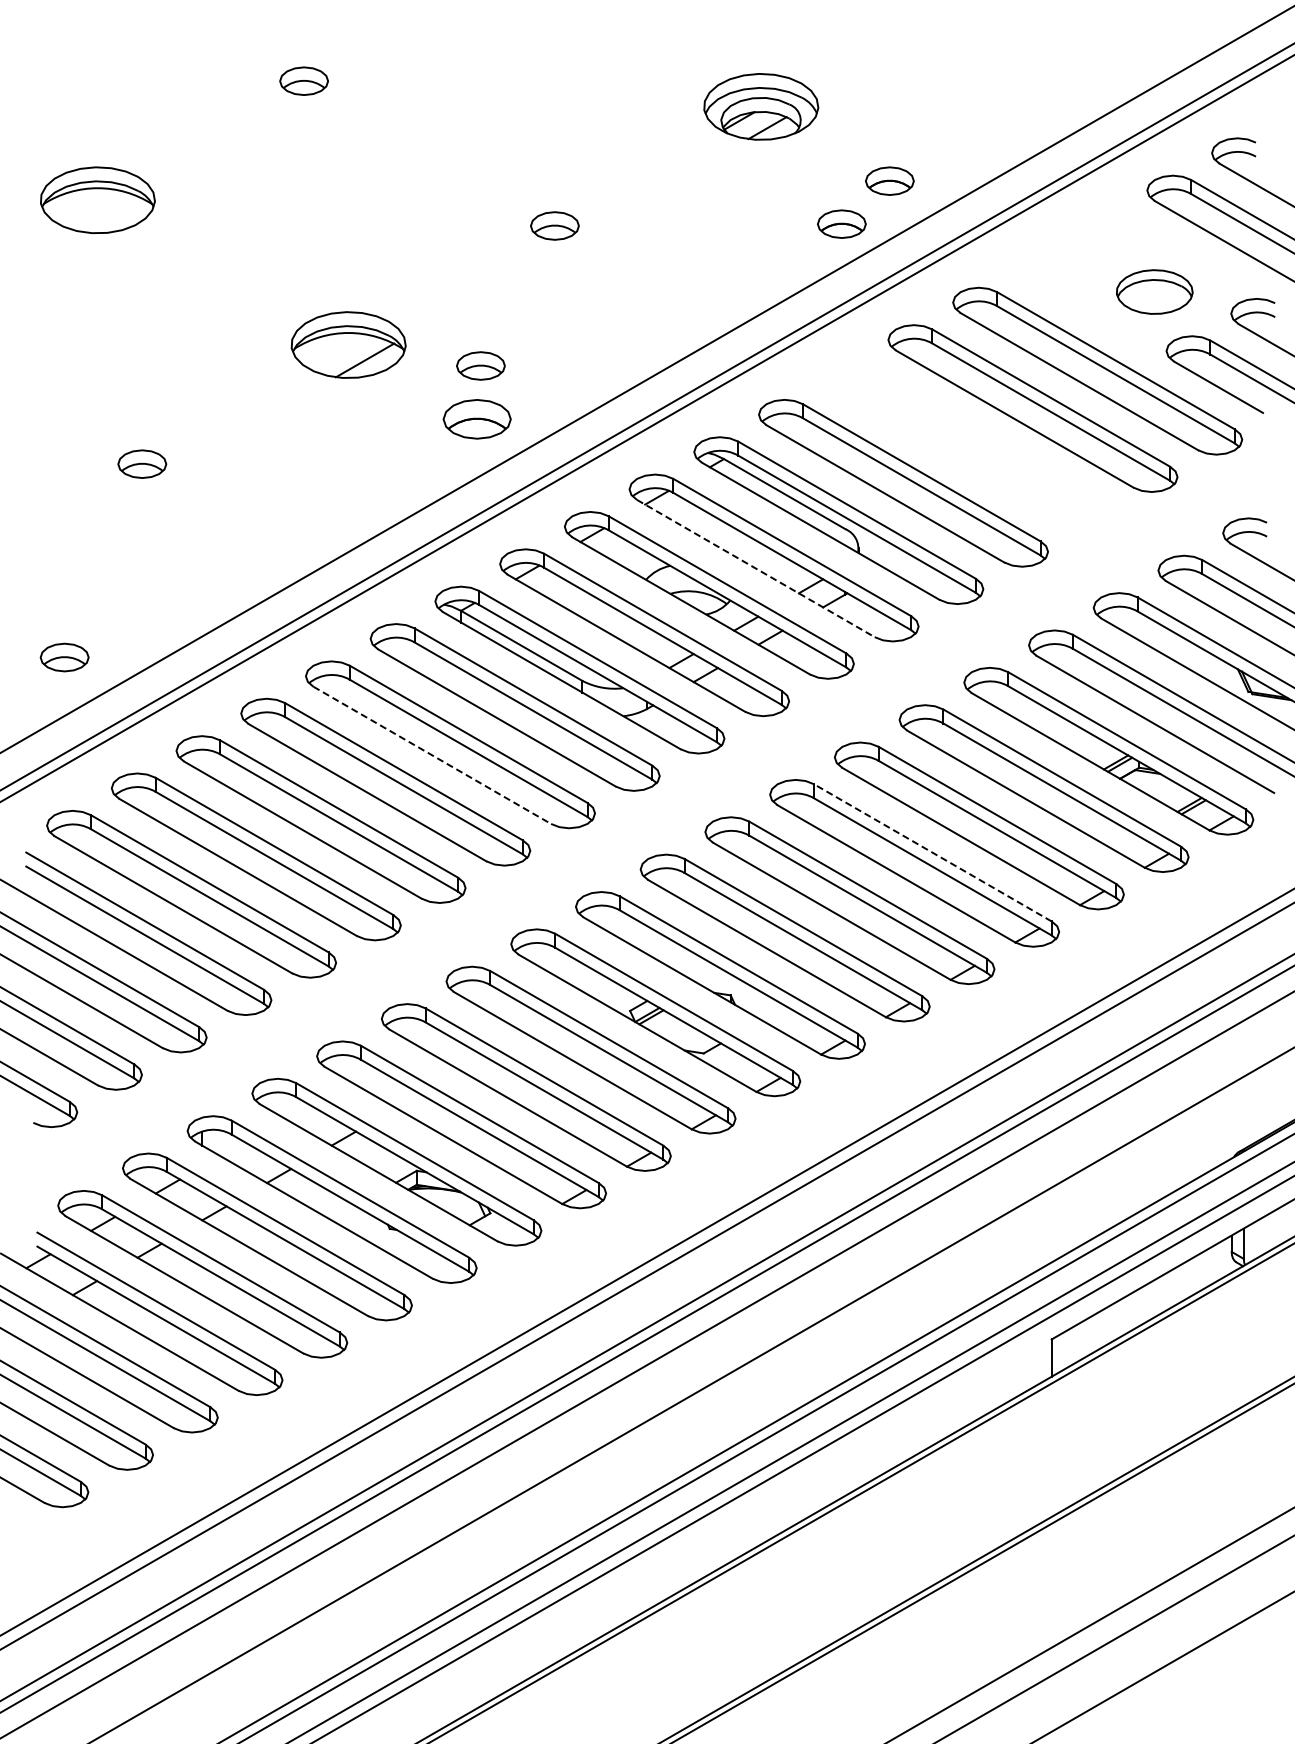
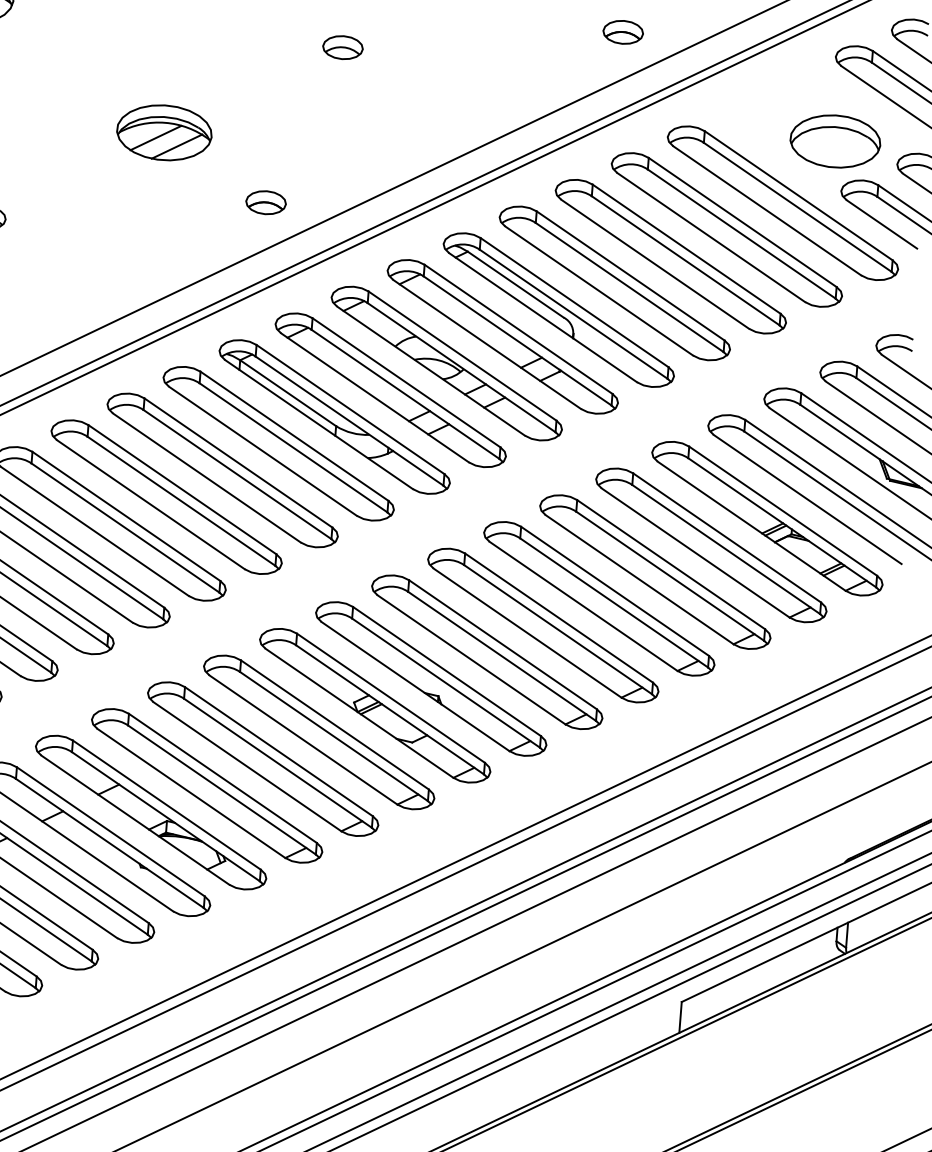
part: (841, 223) -> (580, 64), removed
part: (1154, 291) -> (835, 140), size x1.43
line: (338, 352) -> (155, 138), added
part: (480, 365) -> (272, 158), removed
part: (477, 419) -> (266, 202), size x0.71
part: (967, 445) -> (670, 256), added
line: (756, 568) -> (487, 344), dashed -> solid
line: (432, 755) -> (207, 478), dashed -> solid
line: (932, 852) -> (614, 591), dashed -> solid

